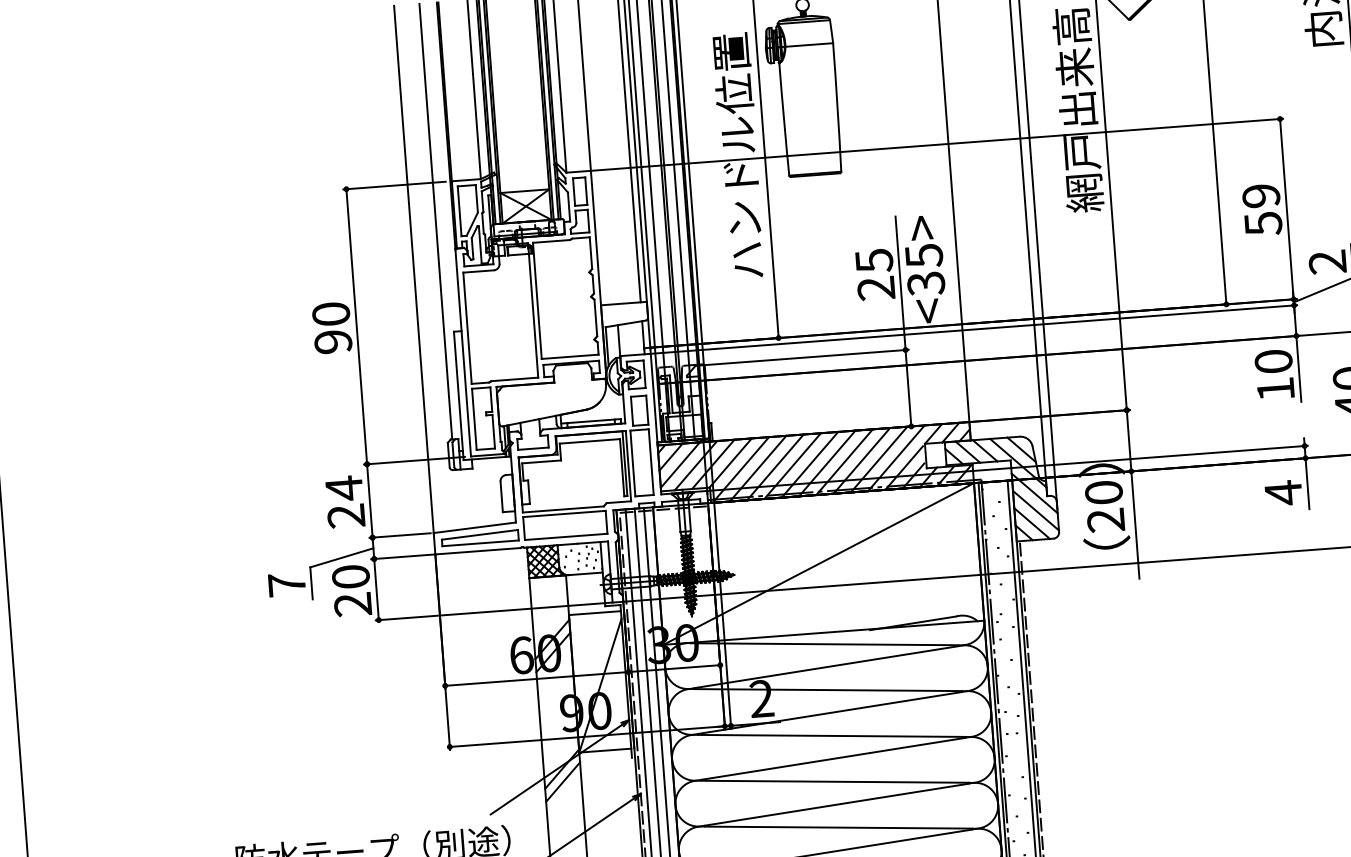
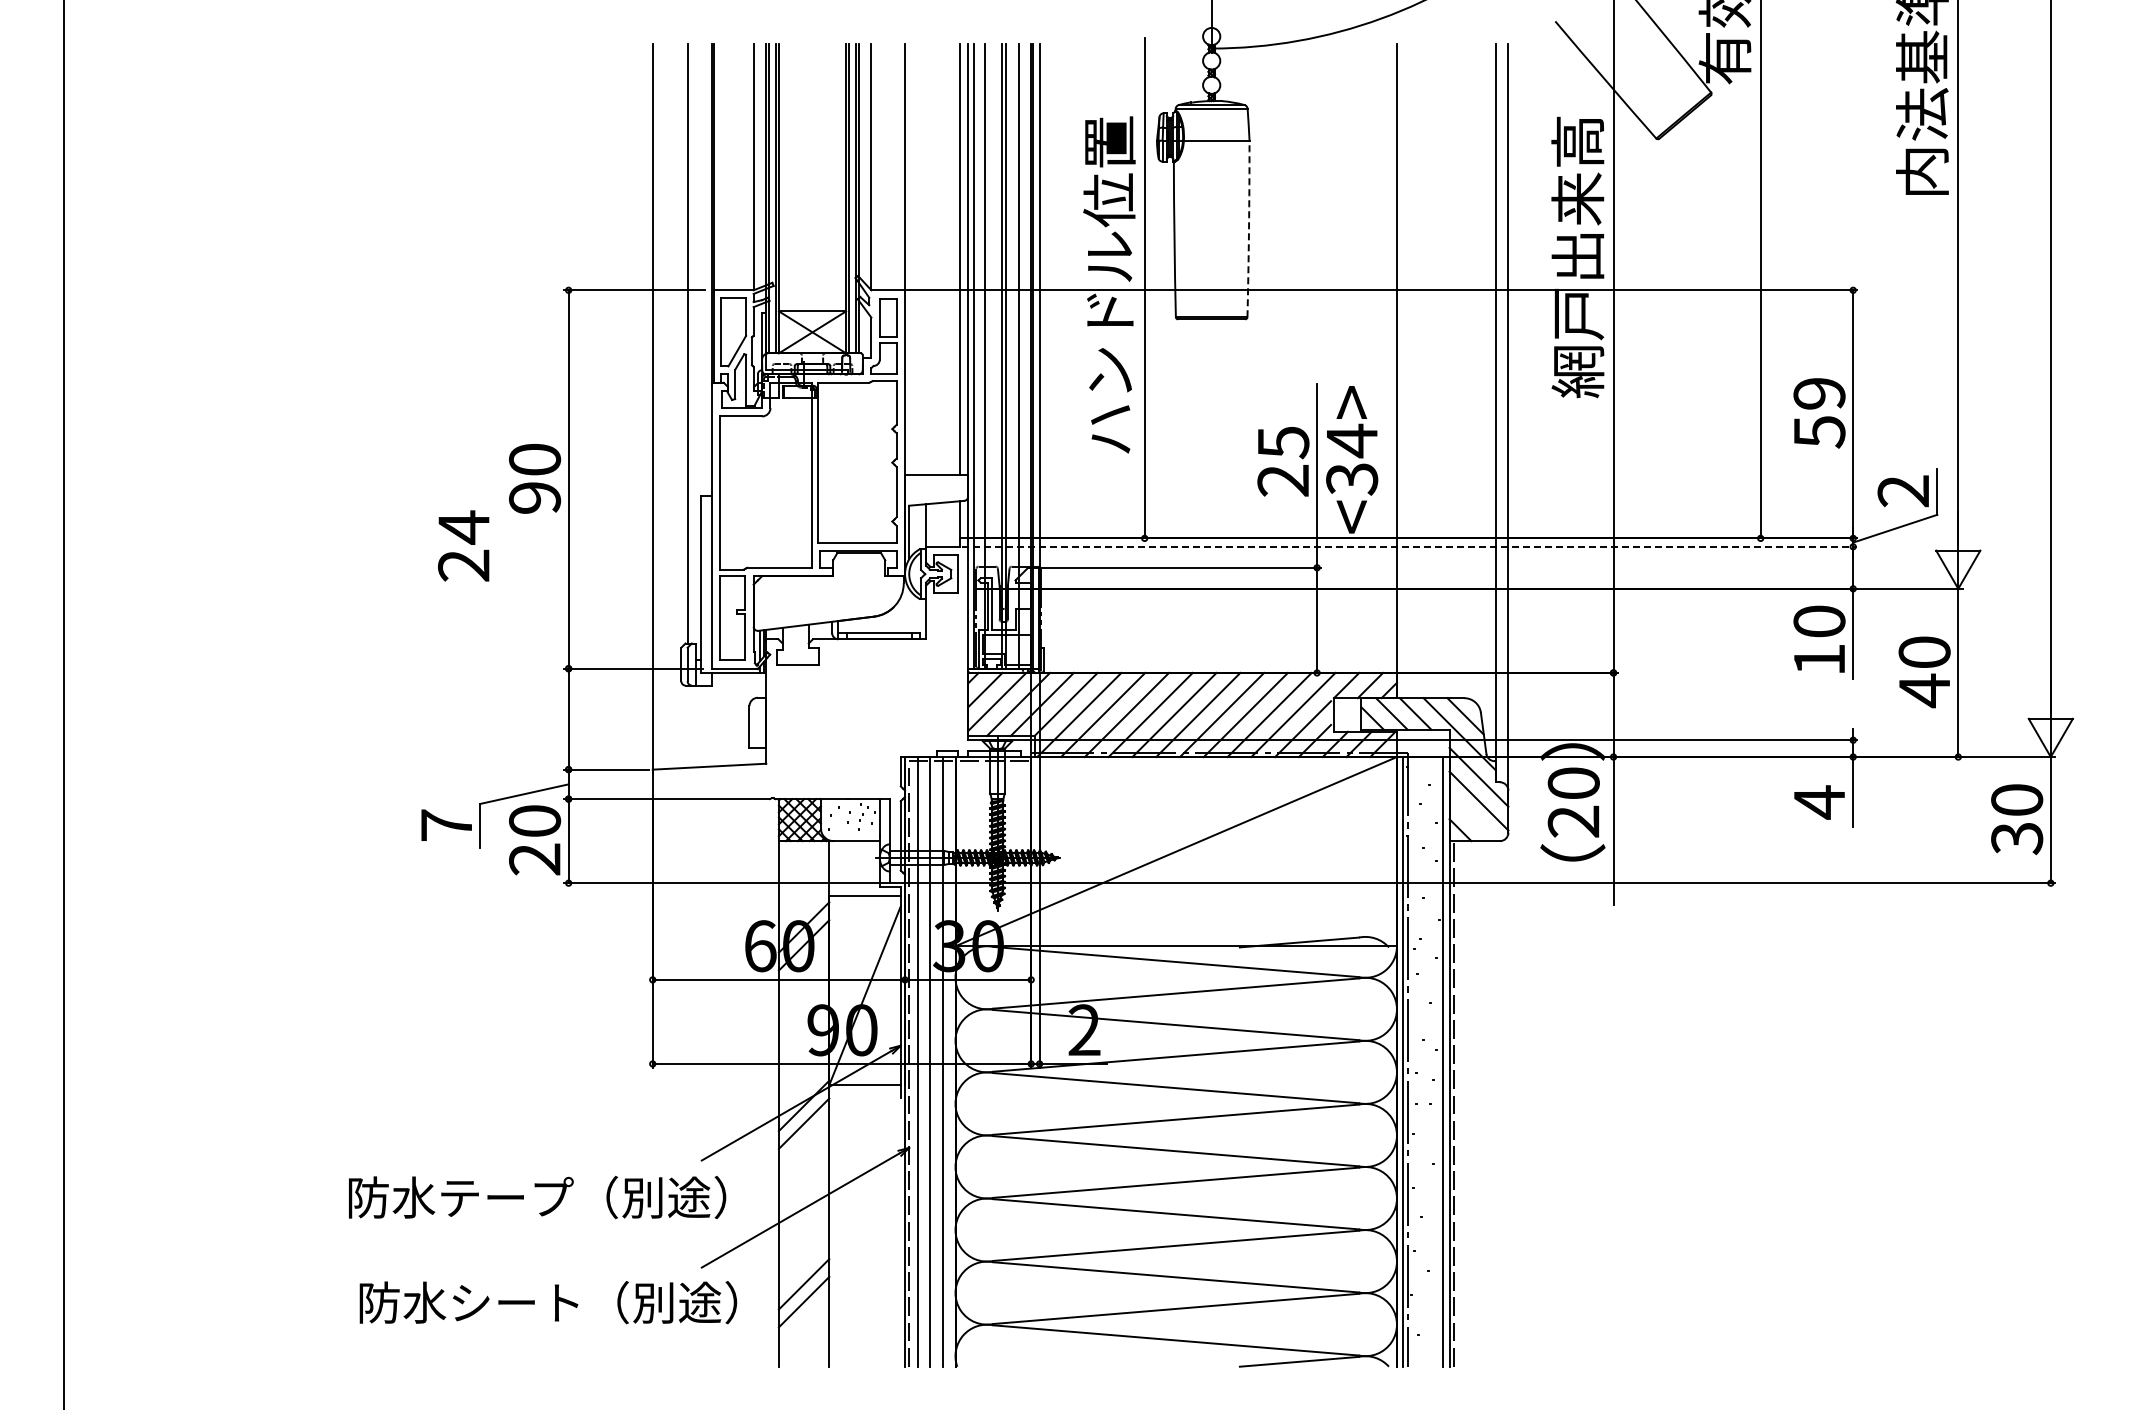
arc: (837, 107) -> (1249, 228), solid -> dashed
text: (924, 255) -> (1352, 440), <35> -> <34>
line: (971, 329) -> (1409, 546), solid -> dashed
part: (544, 471) -> (810, 696), removed
text: (344, 501) -> (463, 545), moved
line: (1032, 523) -> (1472, 818), removed

